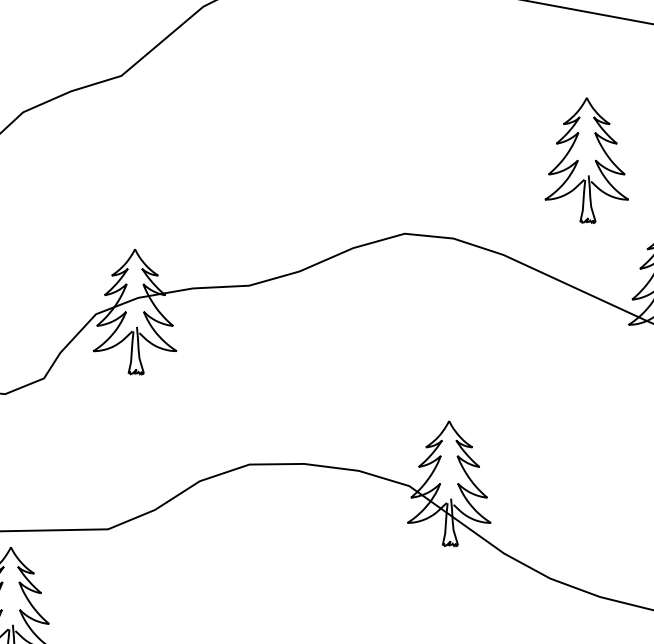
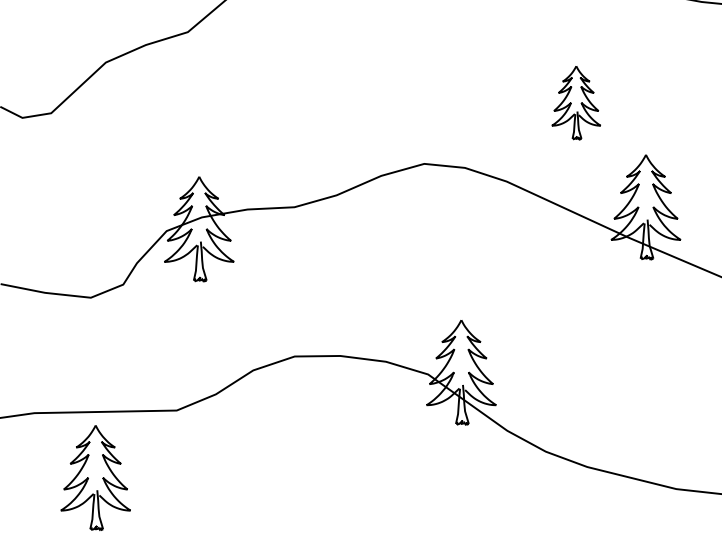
part: (587, 160) -> (576, 102), size x0.7

